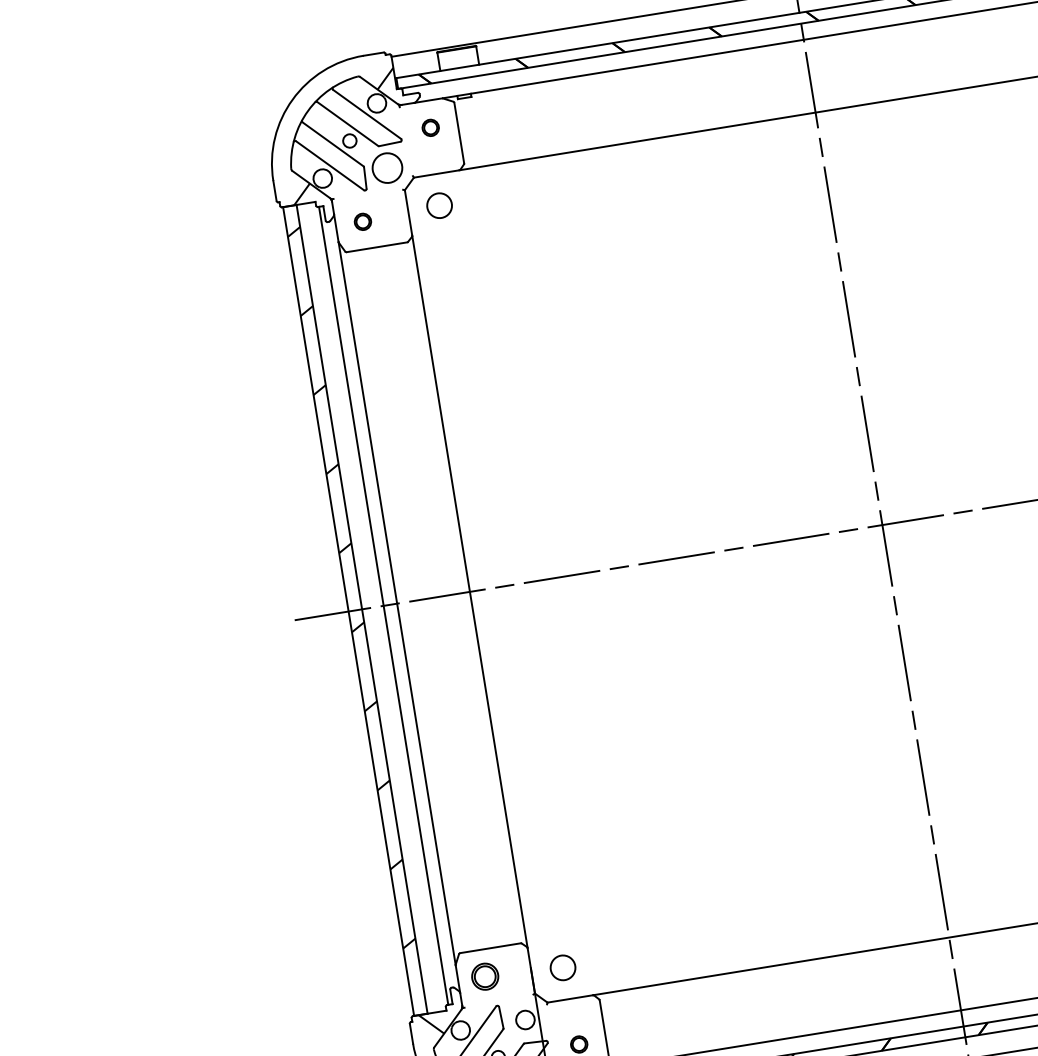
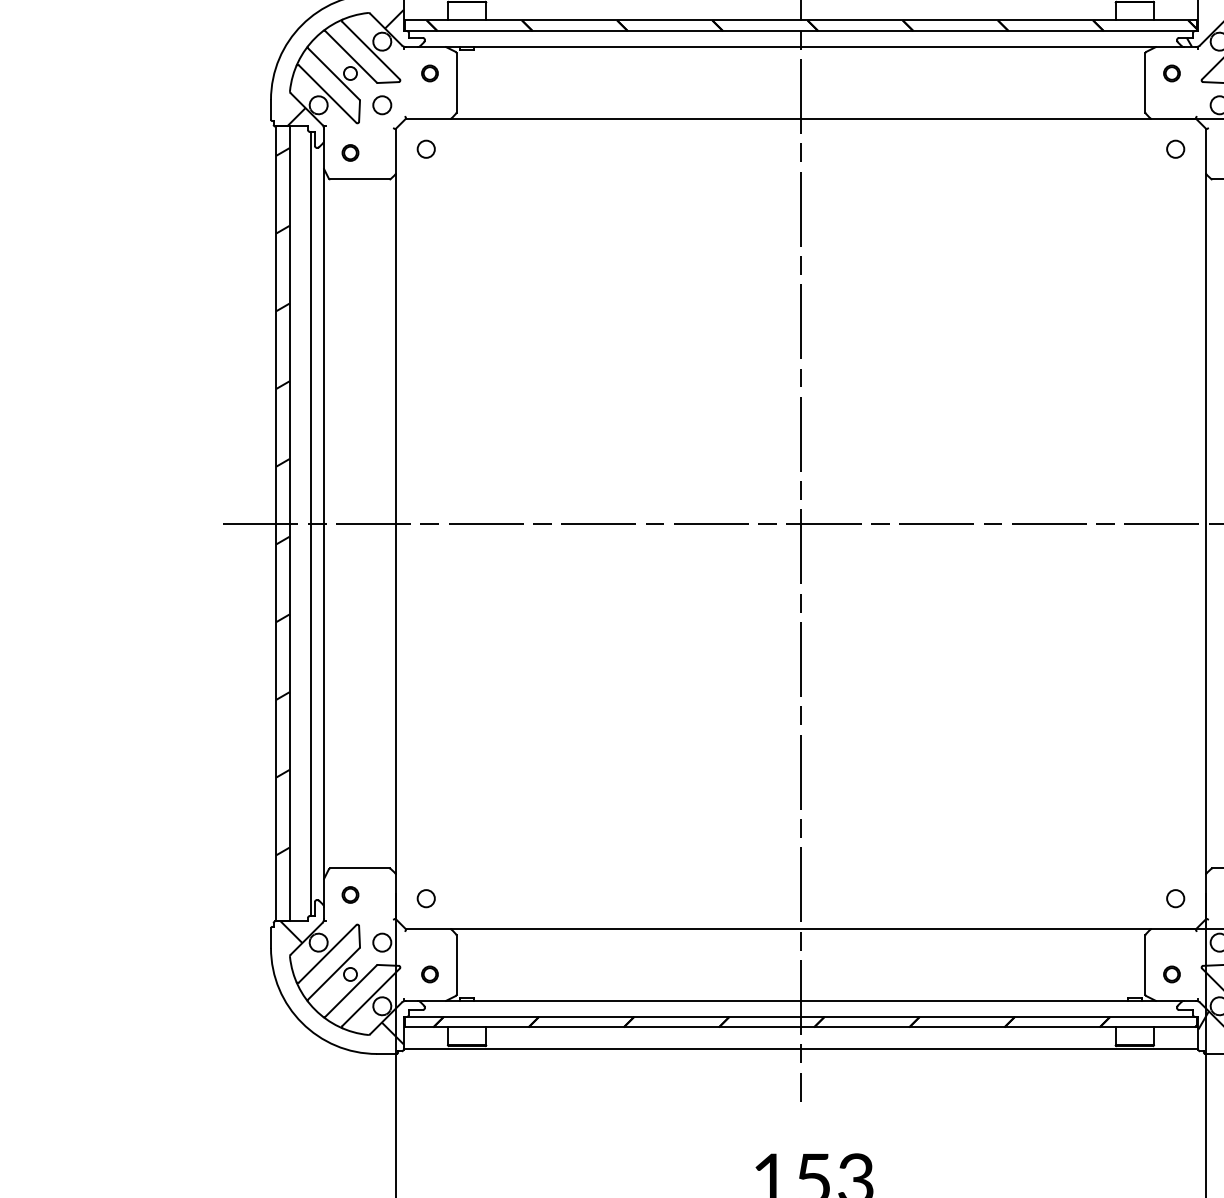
circle: (387, 168) -> (382, 105), size x0.62
circle: (438, 204) -> (425, 148), size x0.71
circle: (562, 967) -> (425, 898), size x0.71
part: (485, 976) -> (350, 894), size x0.62

